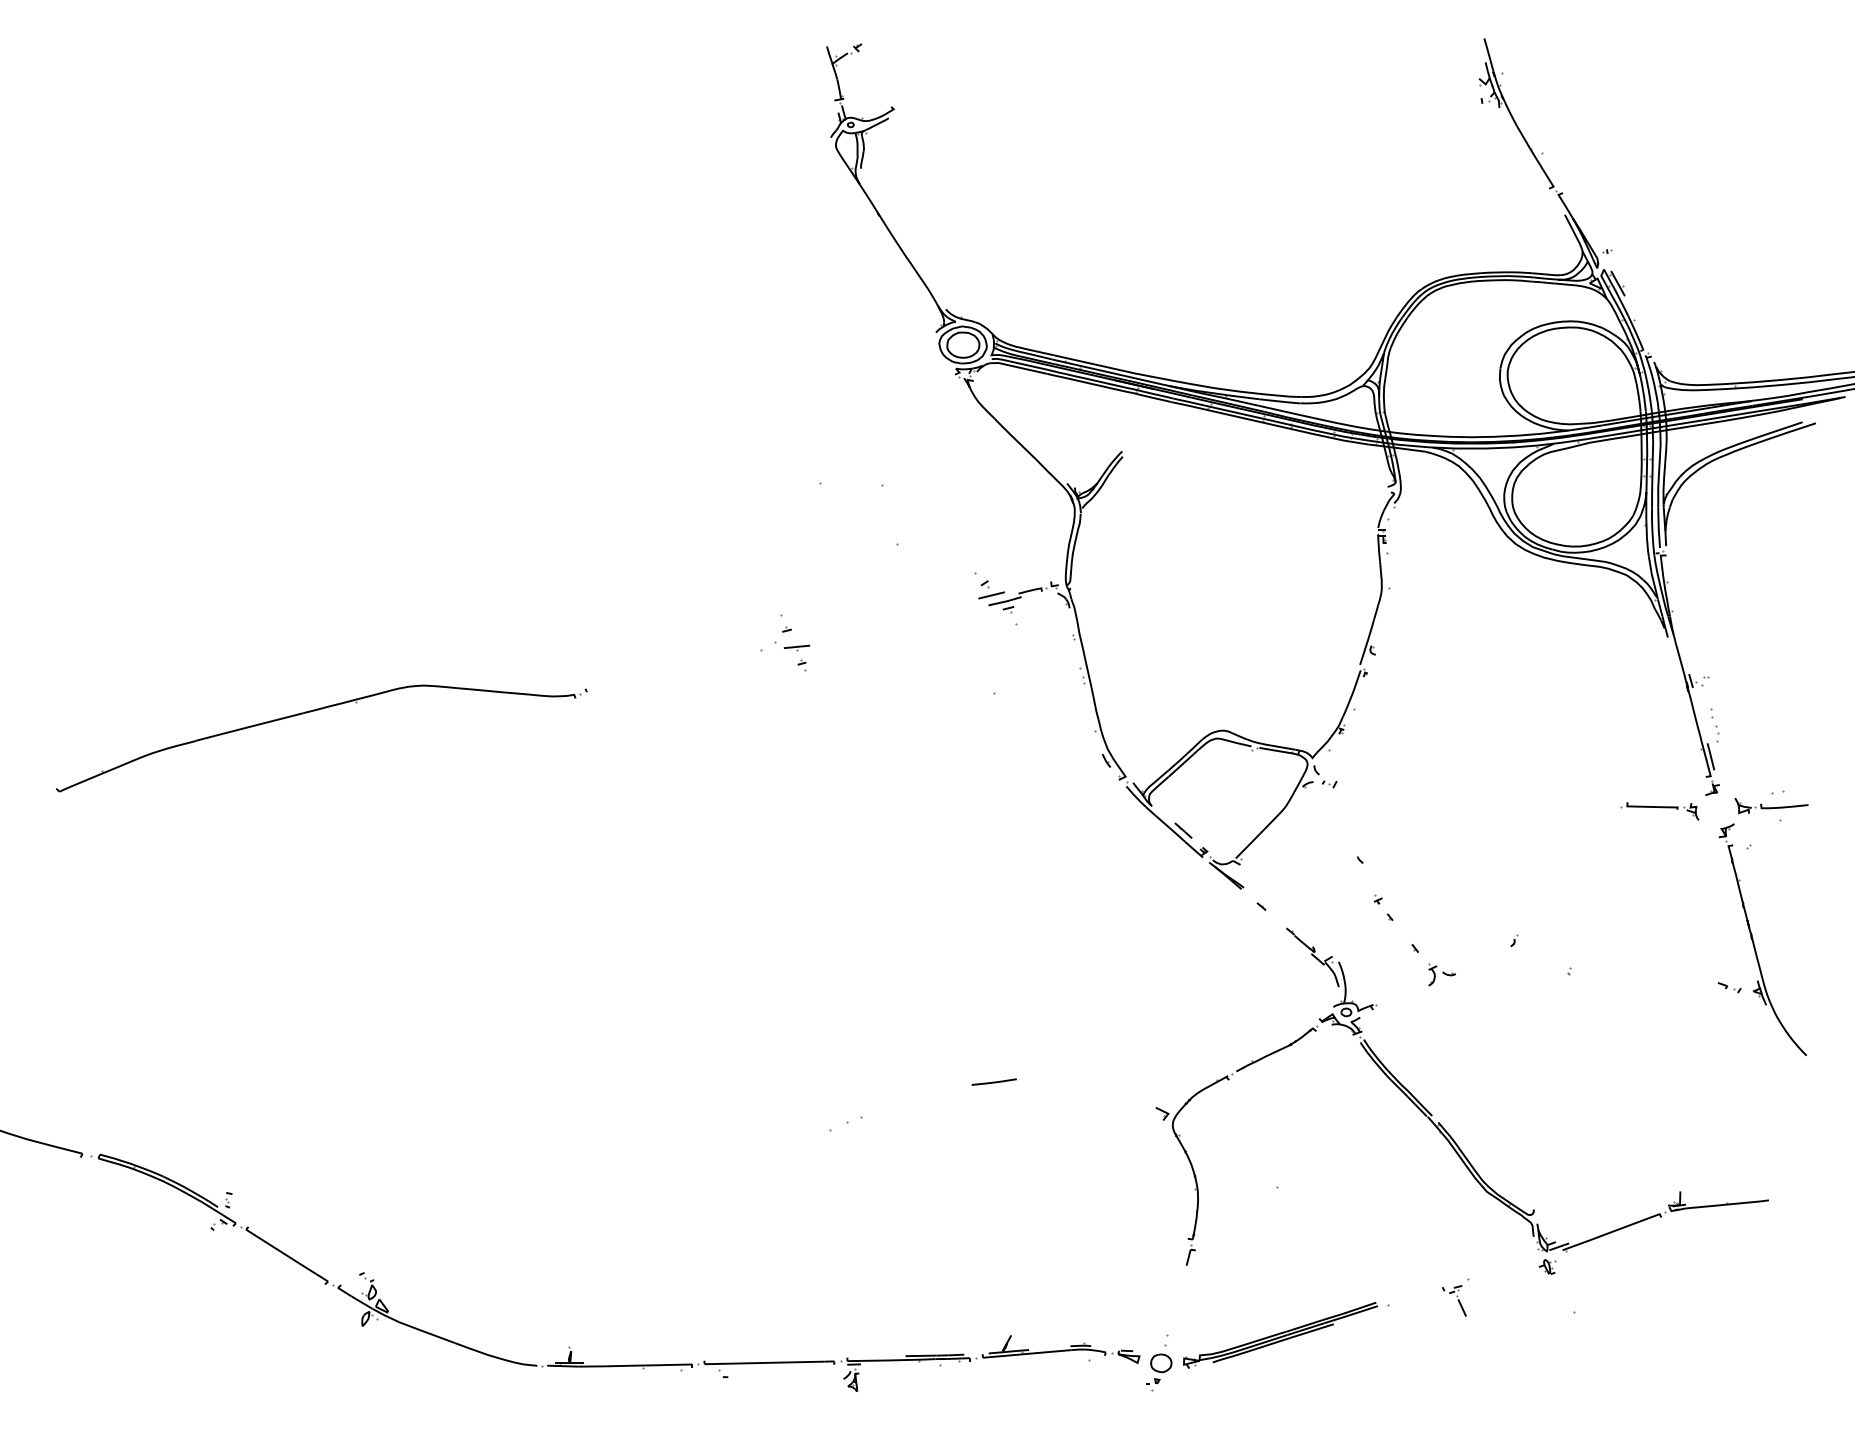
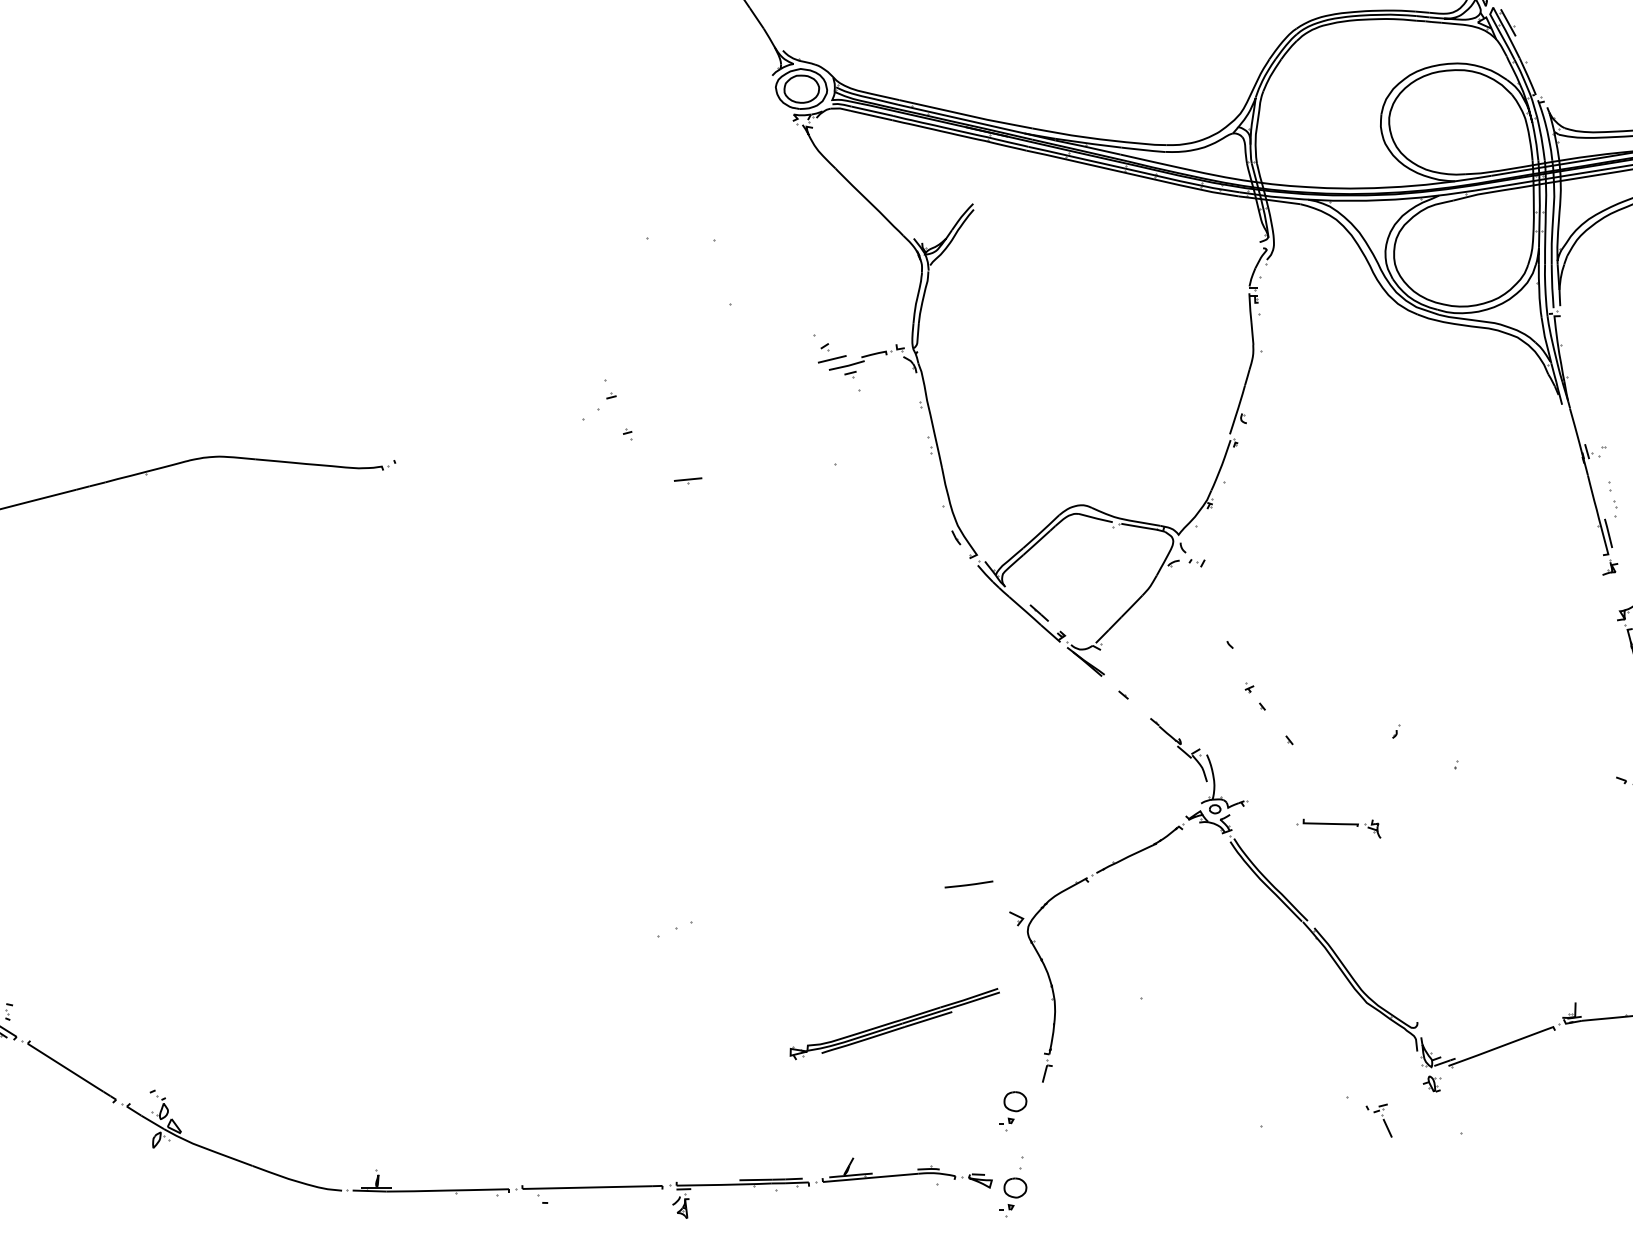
part: (796, 647) -> (687, 480), moved
part: (1659, 811) -> (1338, 828), moved
part: (1441, 974) -> (1317, 768), removed
line: (993, 1081) -> (968, 883), moved
part: (1159, 1292) -> (1013, 1111), added
part: (1453, 1300) -> (1378, 1120), moved
part: (1280, 1335) -> (894, 1024), moved

